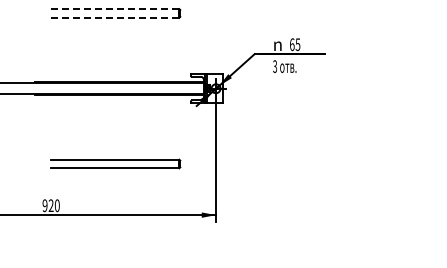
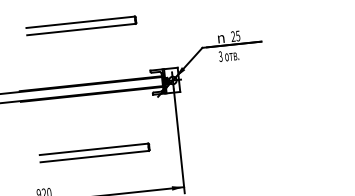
line: (115, 9) -> (81, 22), dashed -> solid
line: (115, 17) -> (81, 29), dashed -> solid
text: (291, 44) -> (232, 36), 65 -> 25

